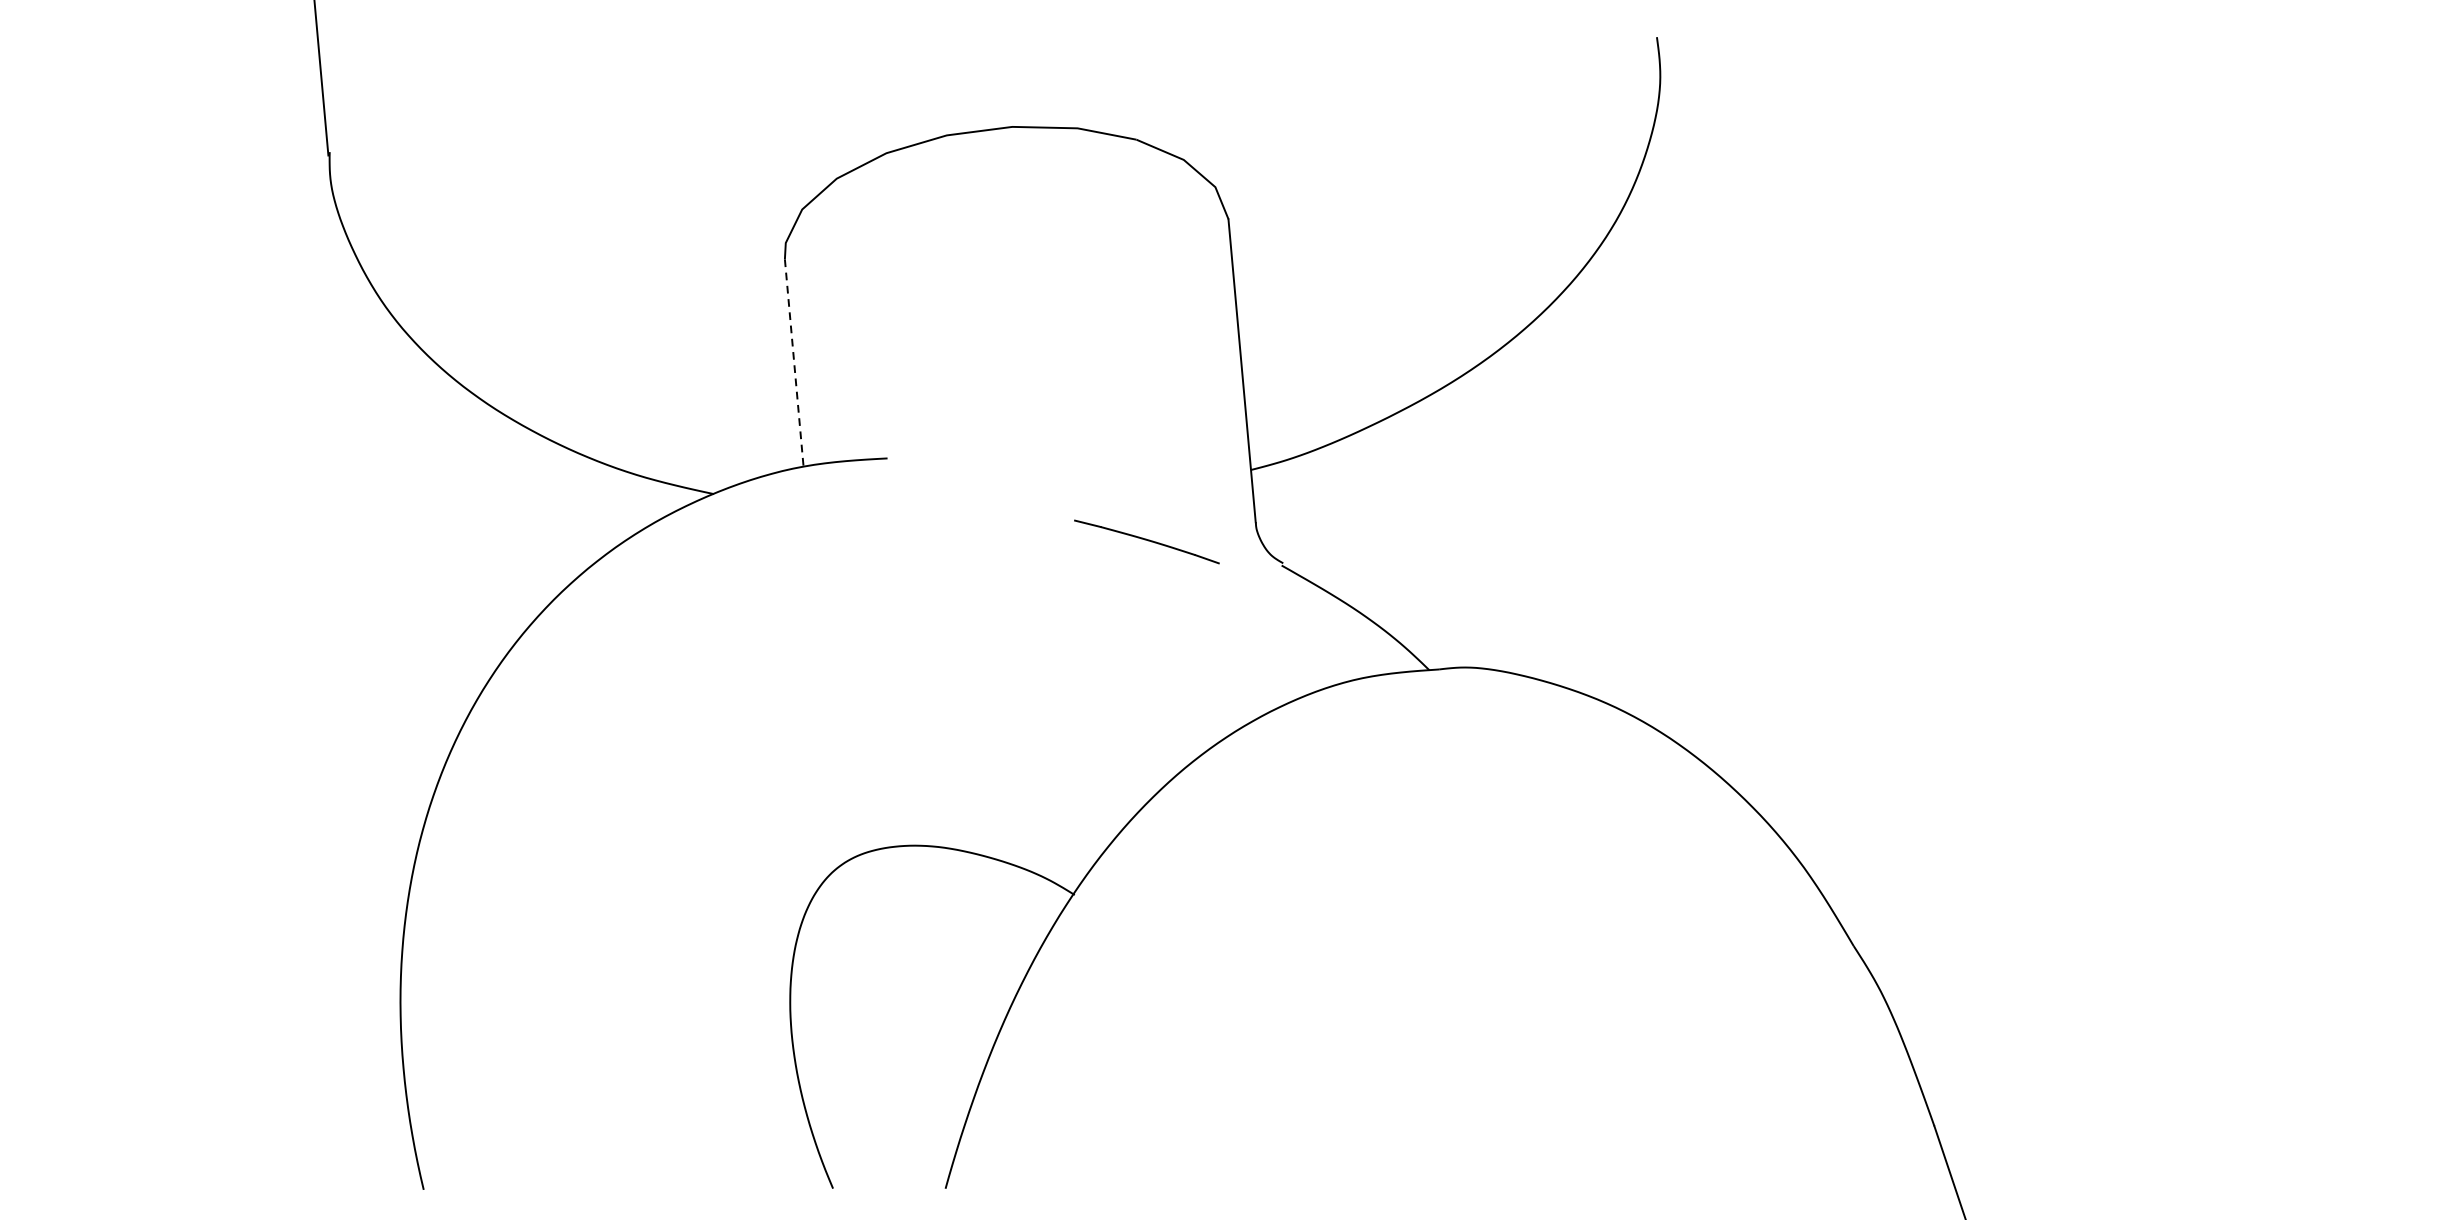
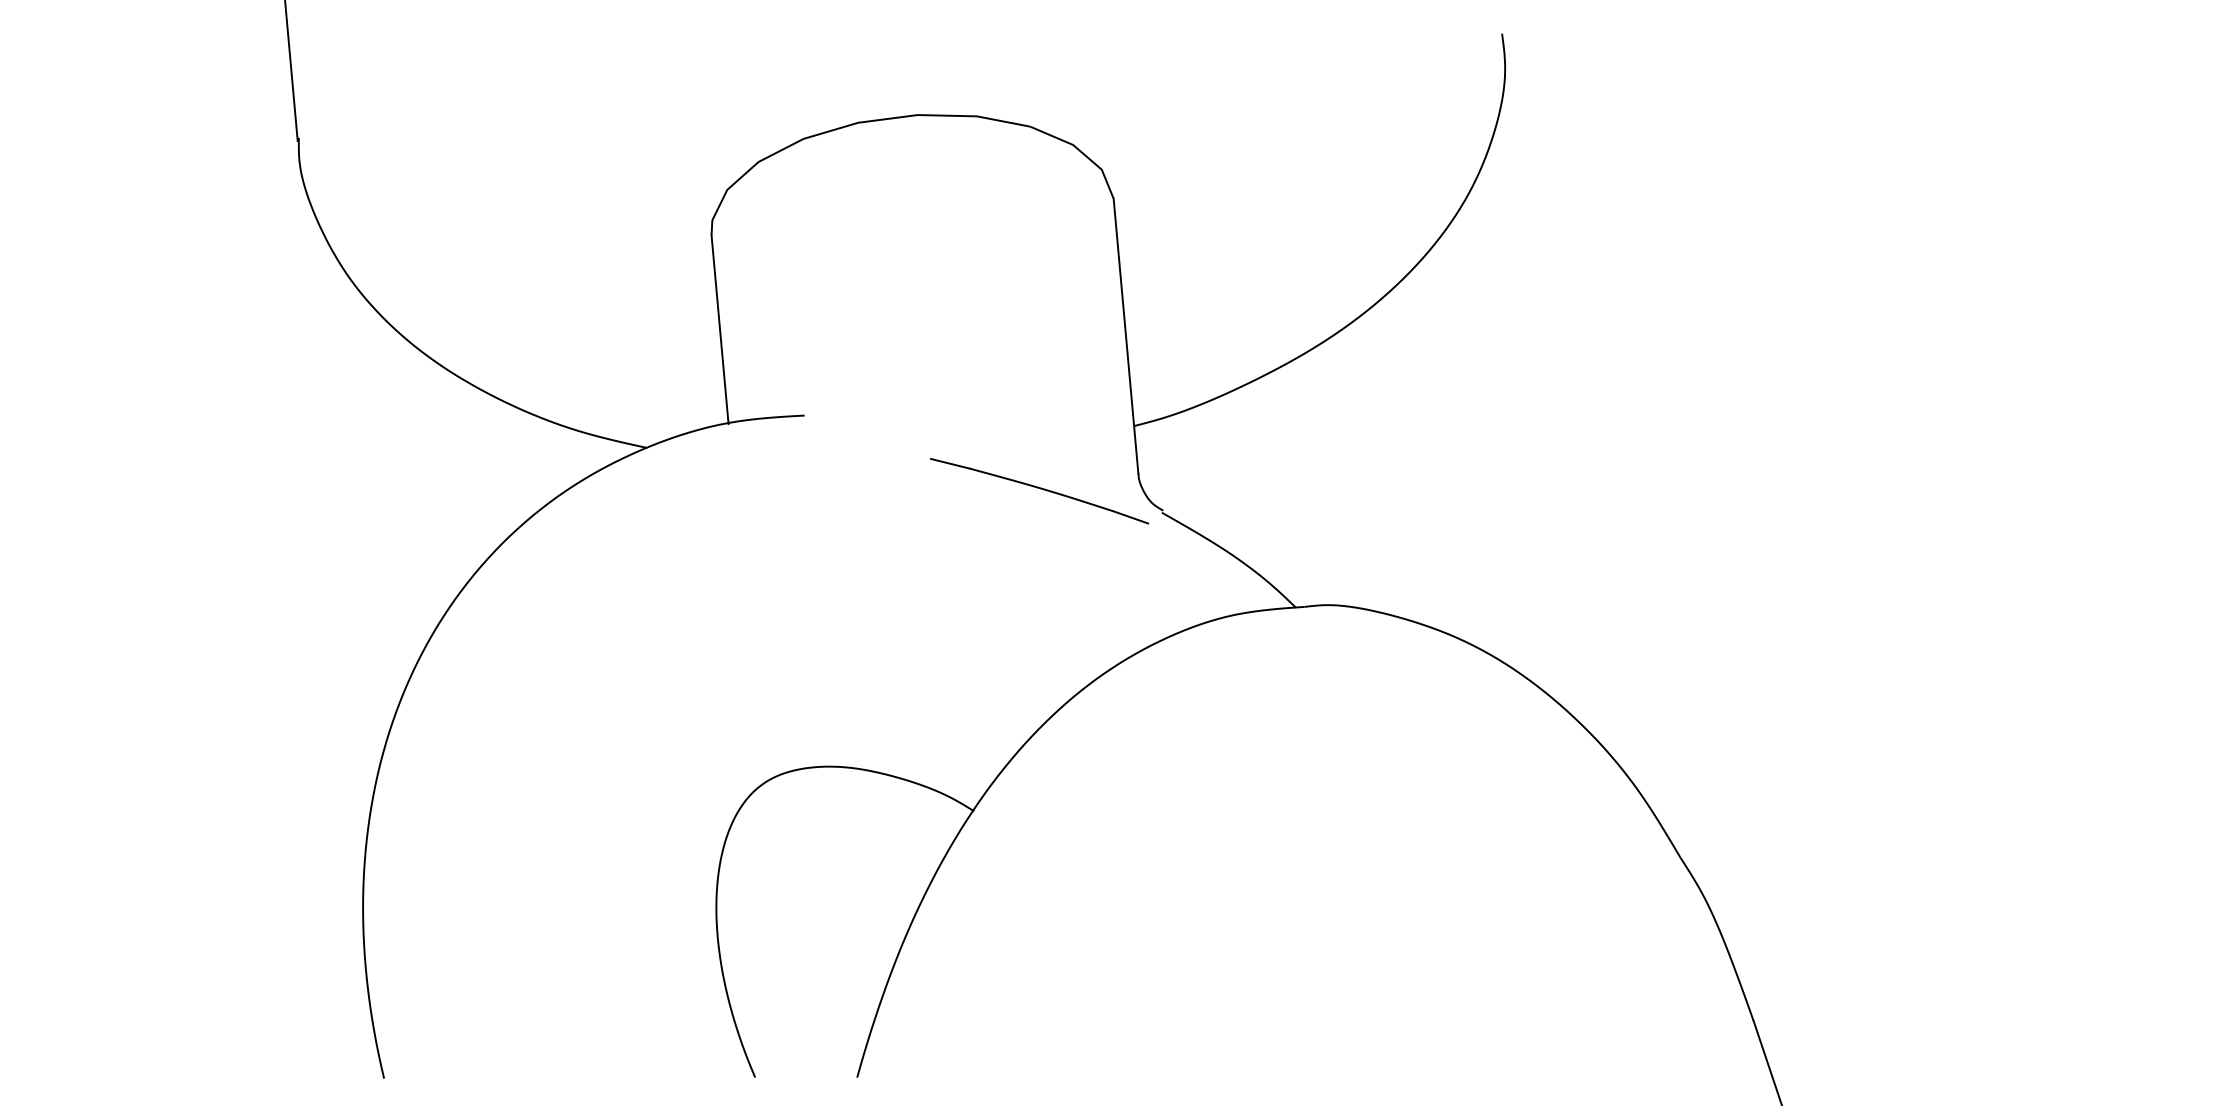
line: (794, 363) -> (720, 329), dashed -> solid
part: (1146, 542) -> (1039, 491), size x1.67

